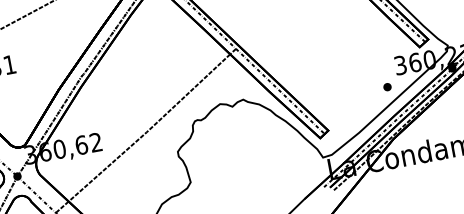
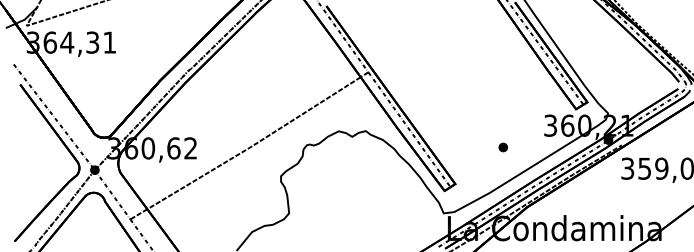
part: (386, 87) -> (502, 147), moved

